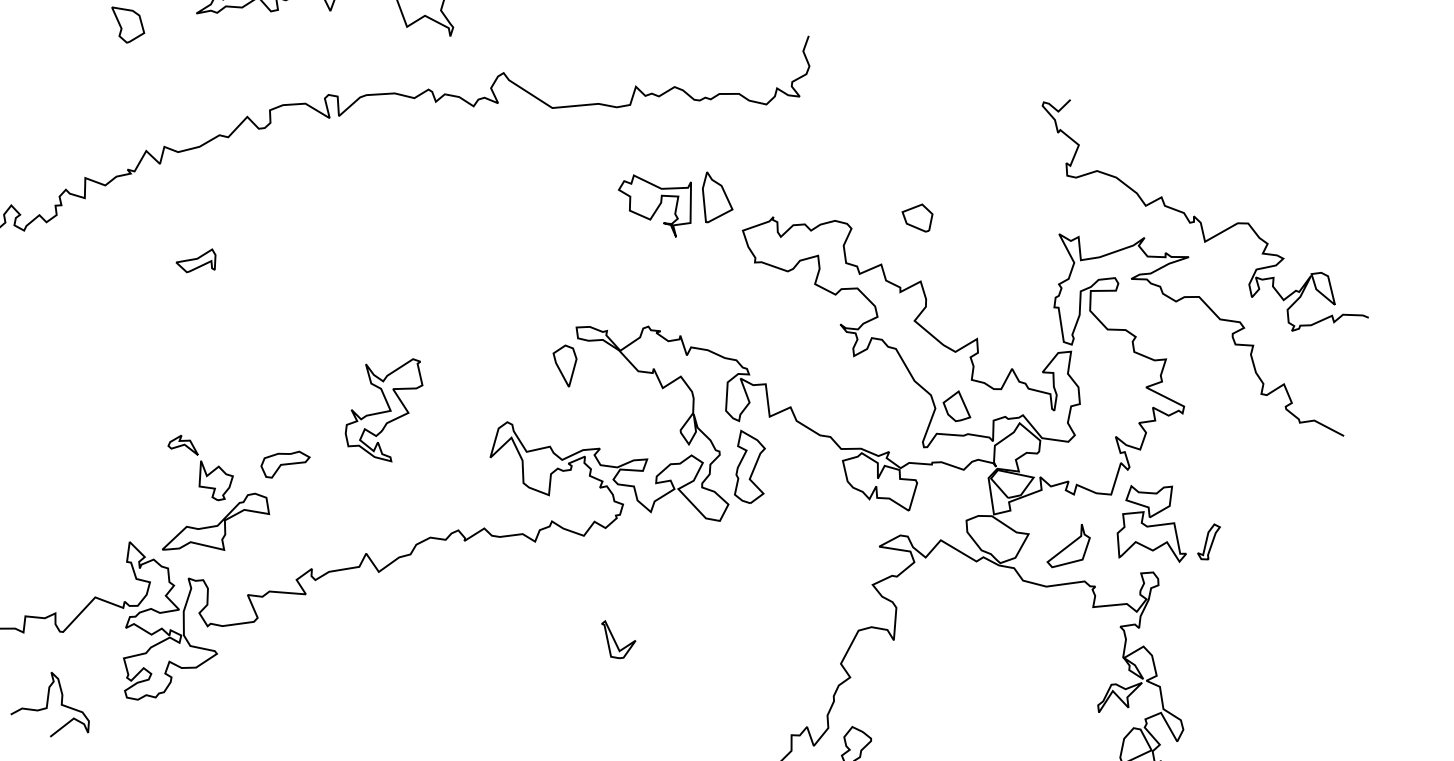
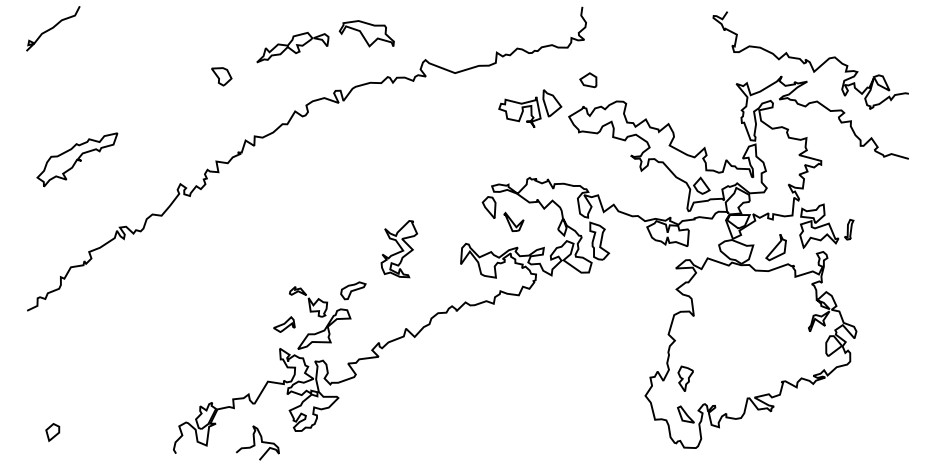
part: (917, 217) -> (588, 80), moved
part: (197, 260) -> (284, 324), moved
part: (616, 639) -> (513, 221), moved

